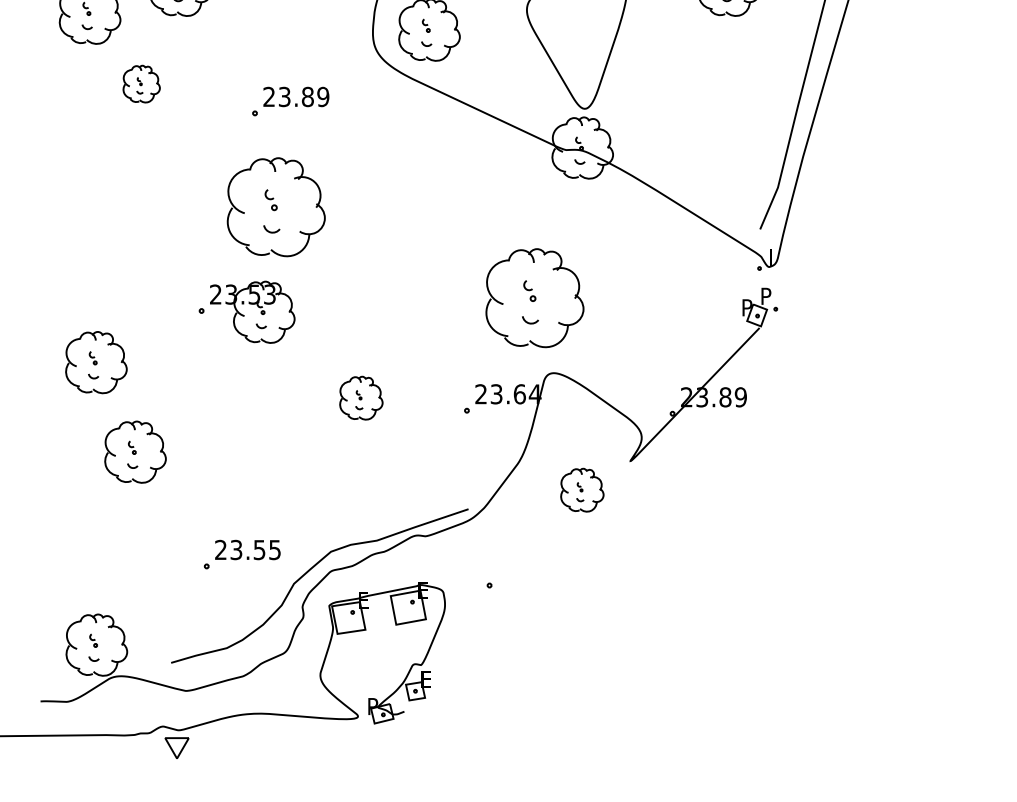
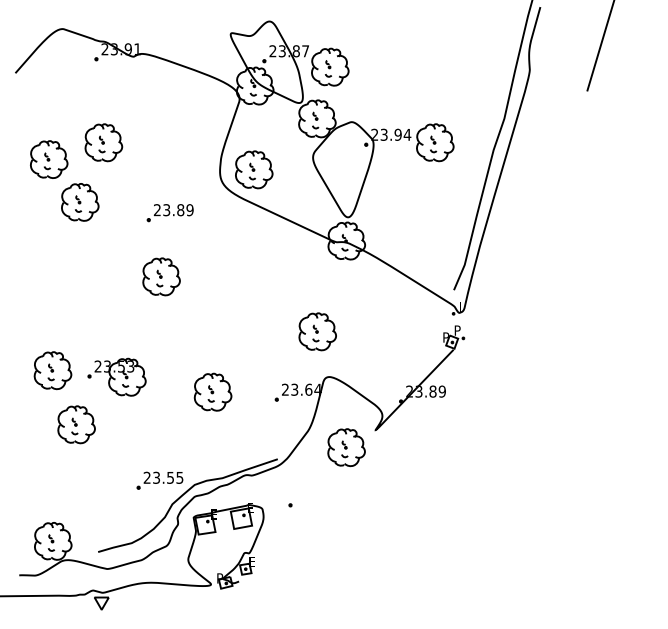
part: (141, 84) -> (80, 202), size x1.67
part: (276, 206) -> (161, 276), size x0.62
part: (534, 297) -> (317, 331), size x0.62
part: (246, 311) -> (116, 376), moved
part: (360, 397) -> (212, 391), size x1.43
part: (582, 489) -> (346, 447), size x1.43
part: (241, 554) -> (159, 480), moved

